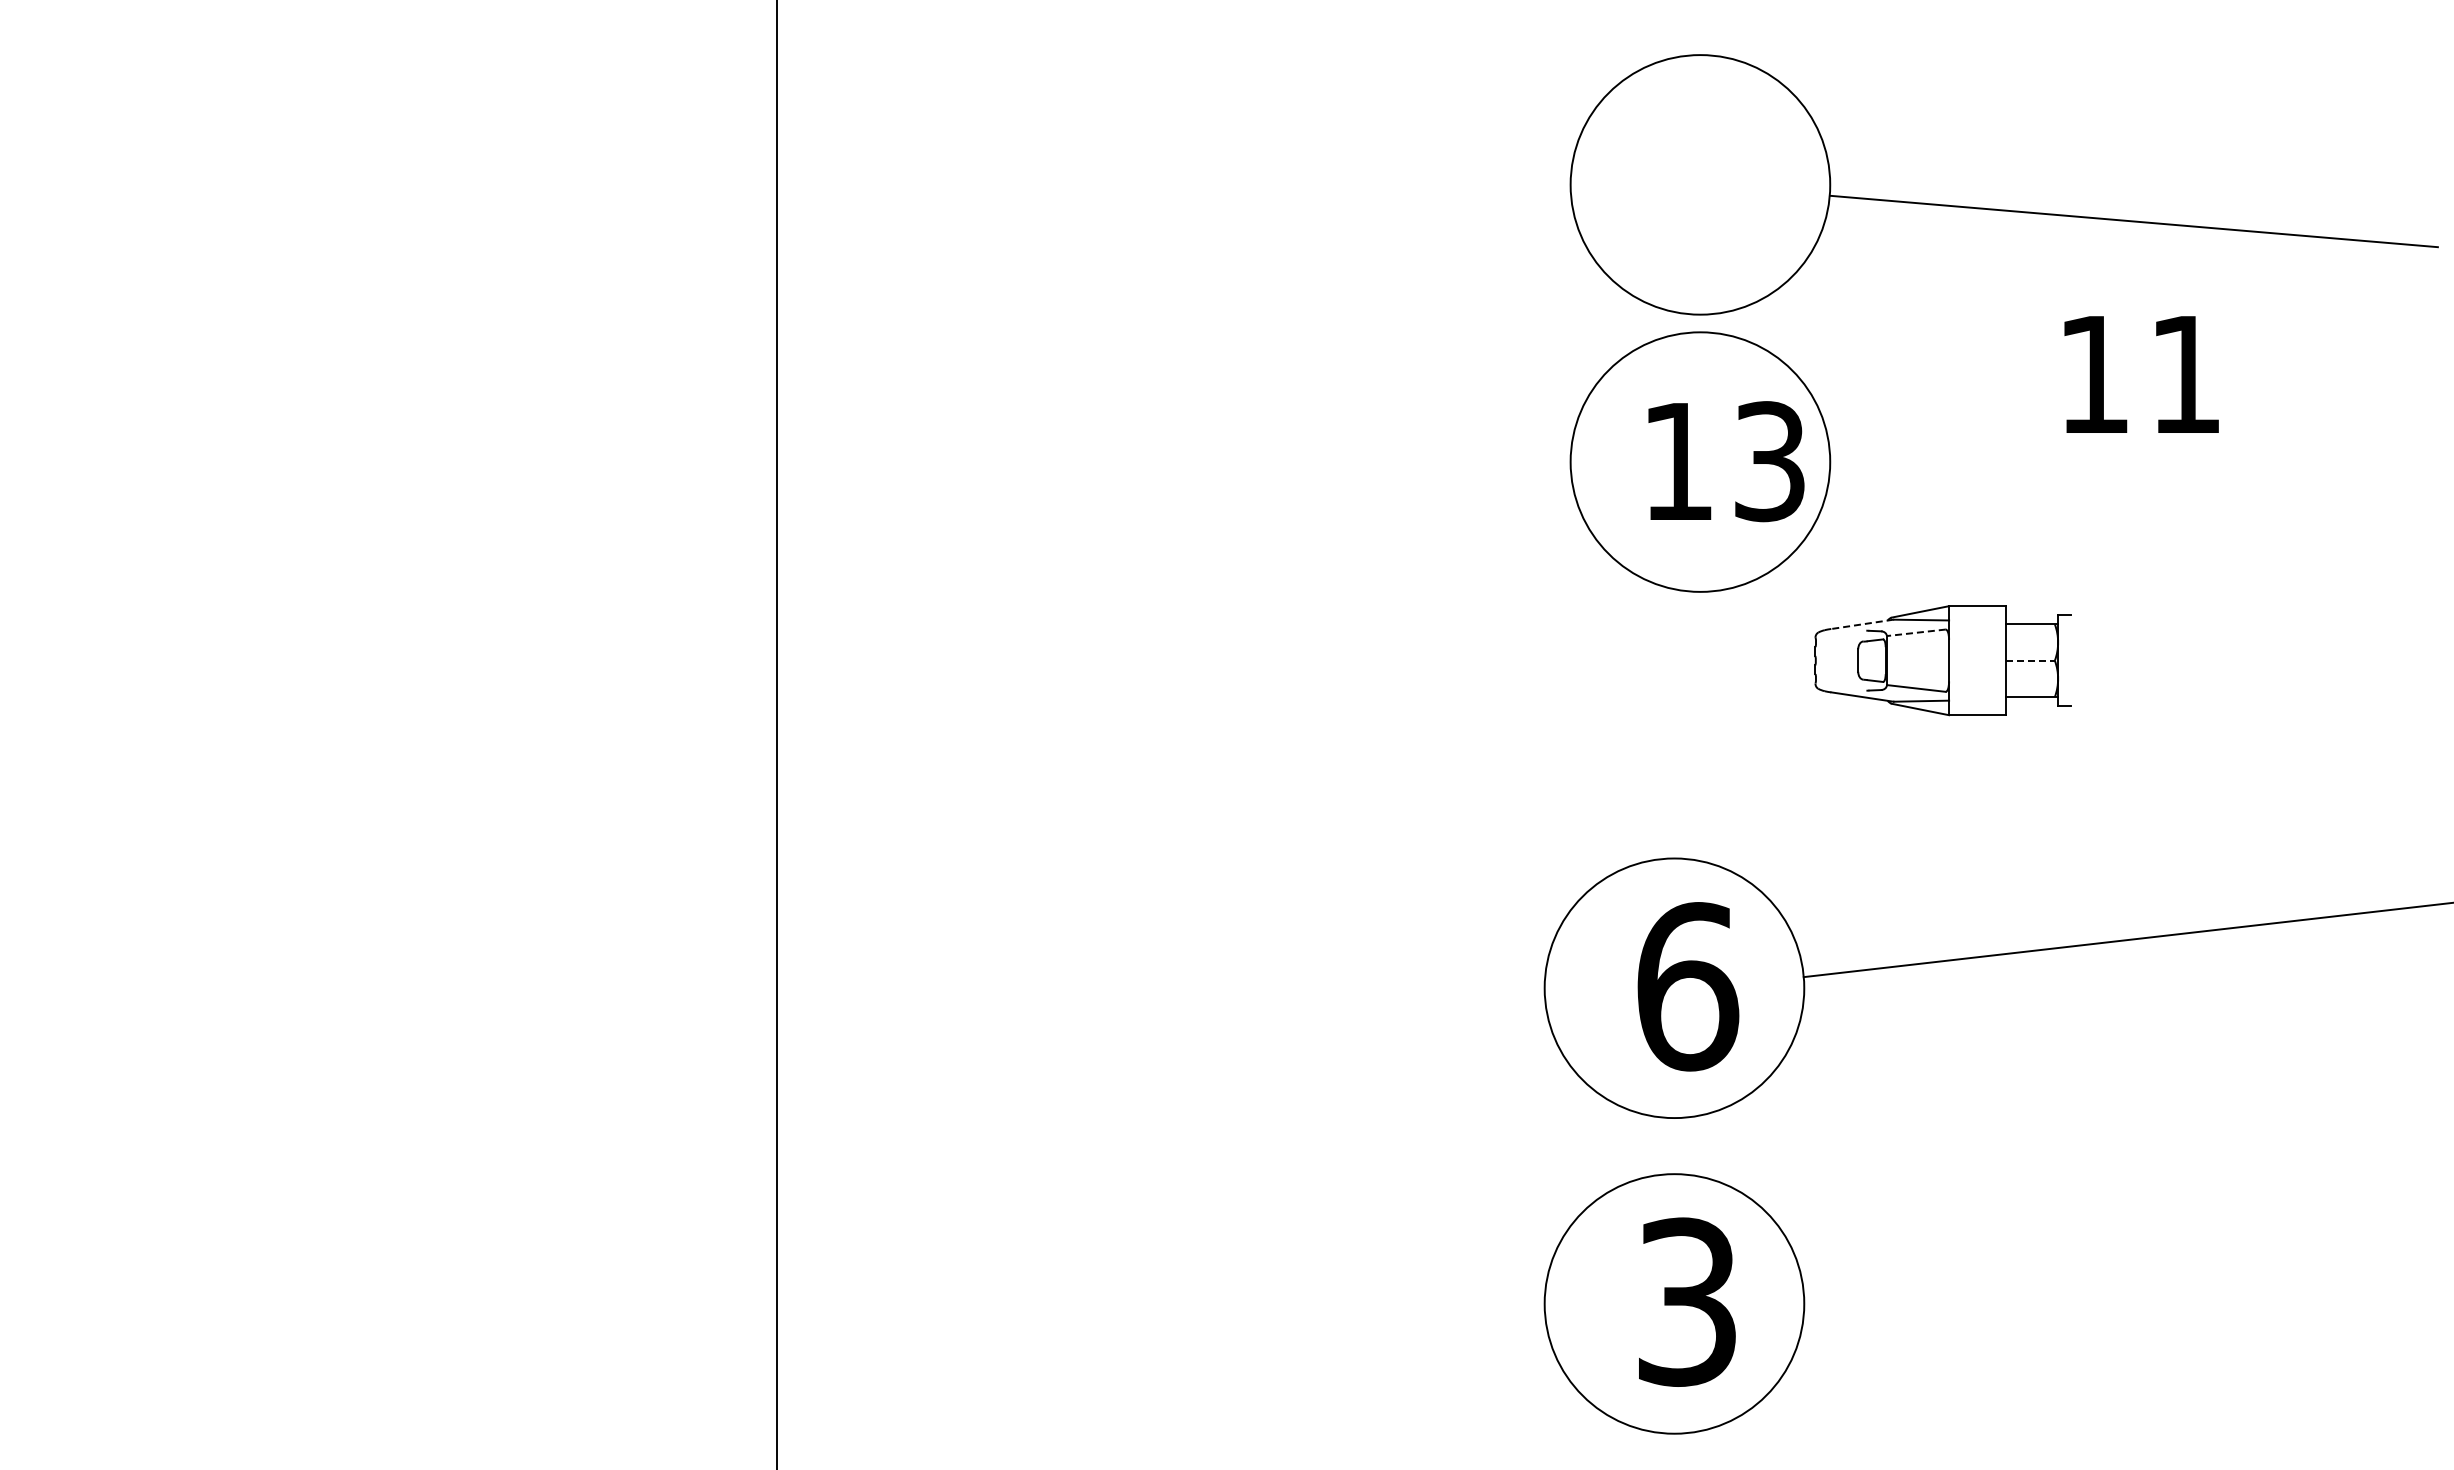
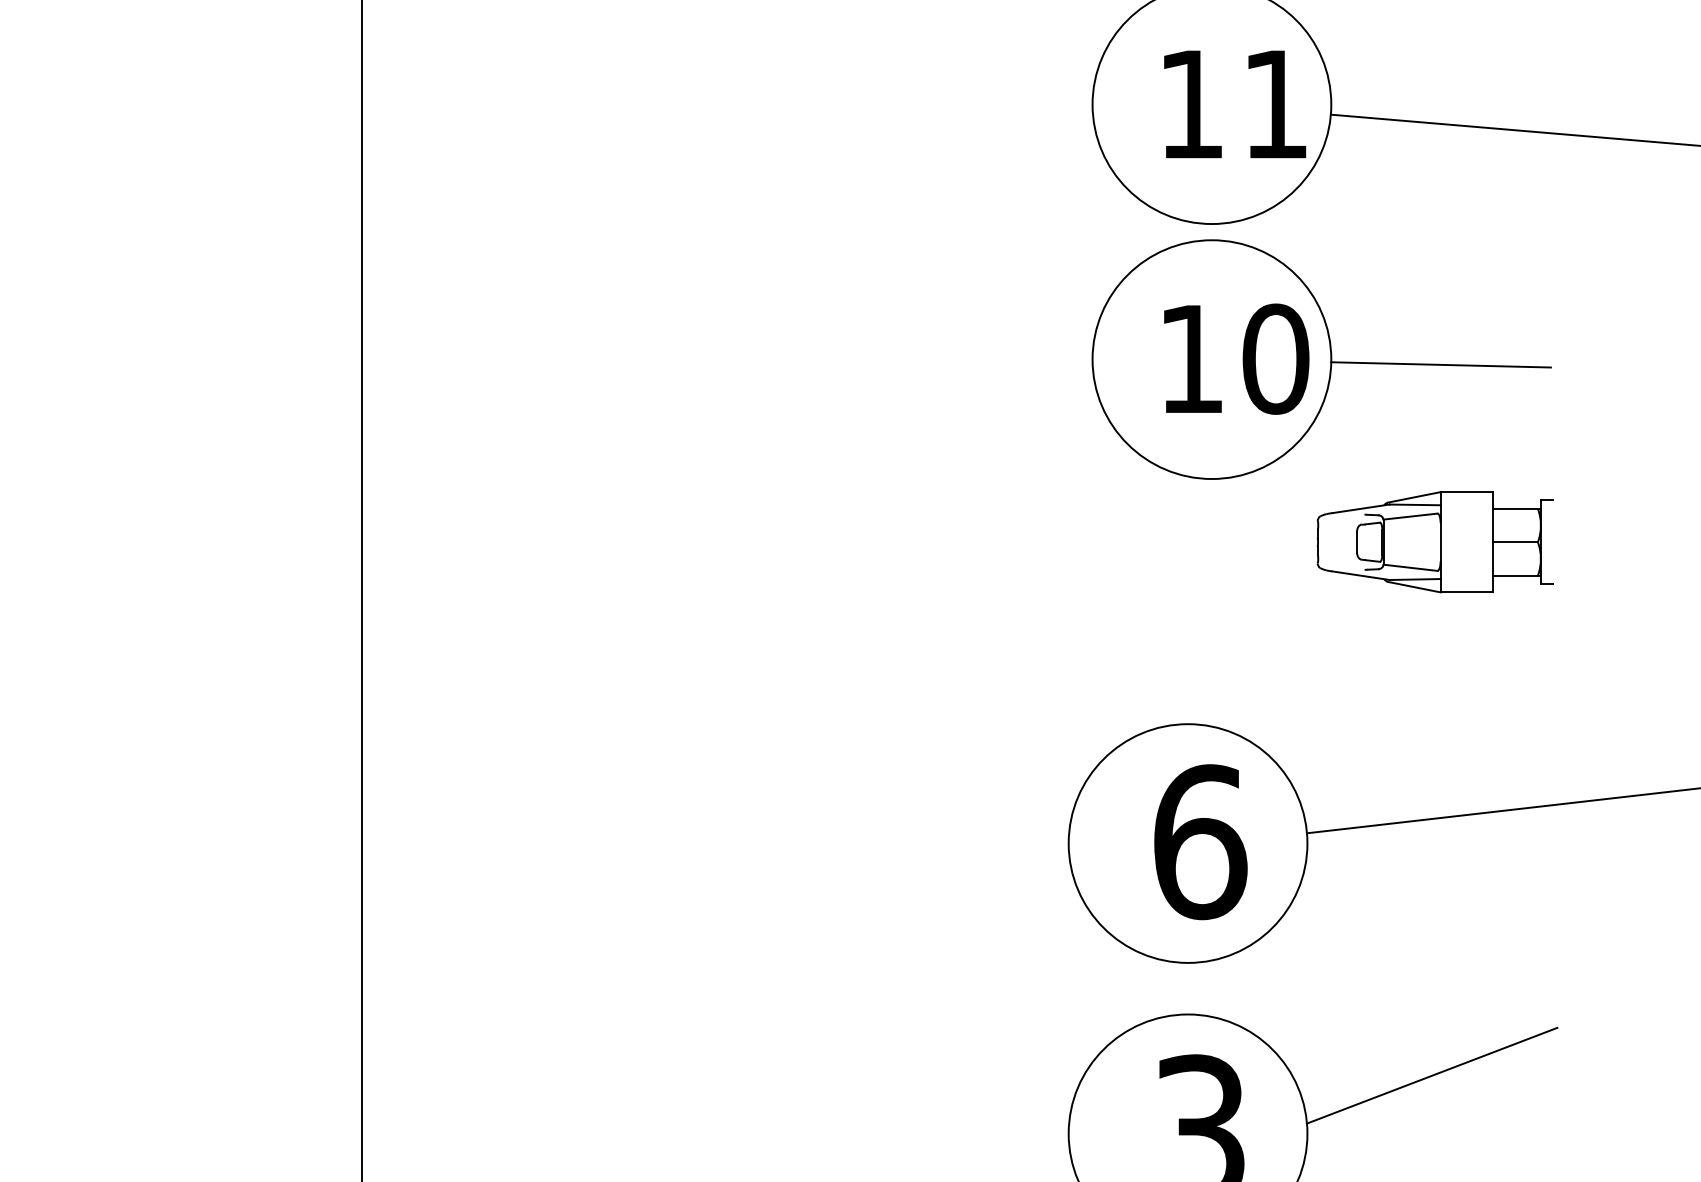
text: (2141, 374) -> (1234, 104), moved
text: (1770, 461) -> (1276, 359), 13 -> 10
line: (1949, 467) -> (1441, 364), added
line: (1861, 624) -> (1360, 508), dashed -> solid
line: (1916, 632) -> (1410, 516), dashed -> solid
line: (2031, 660) -> (1516, 542), dashed -> solid
line: (1939, 1240) -> (1431, 1075), added

